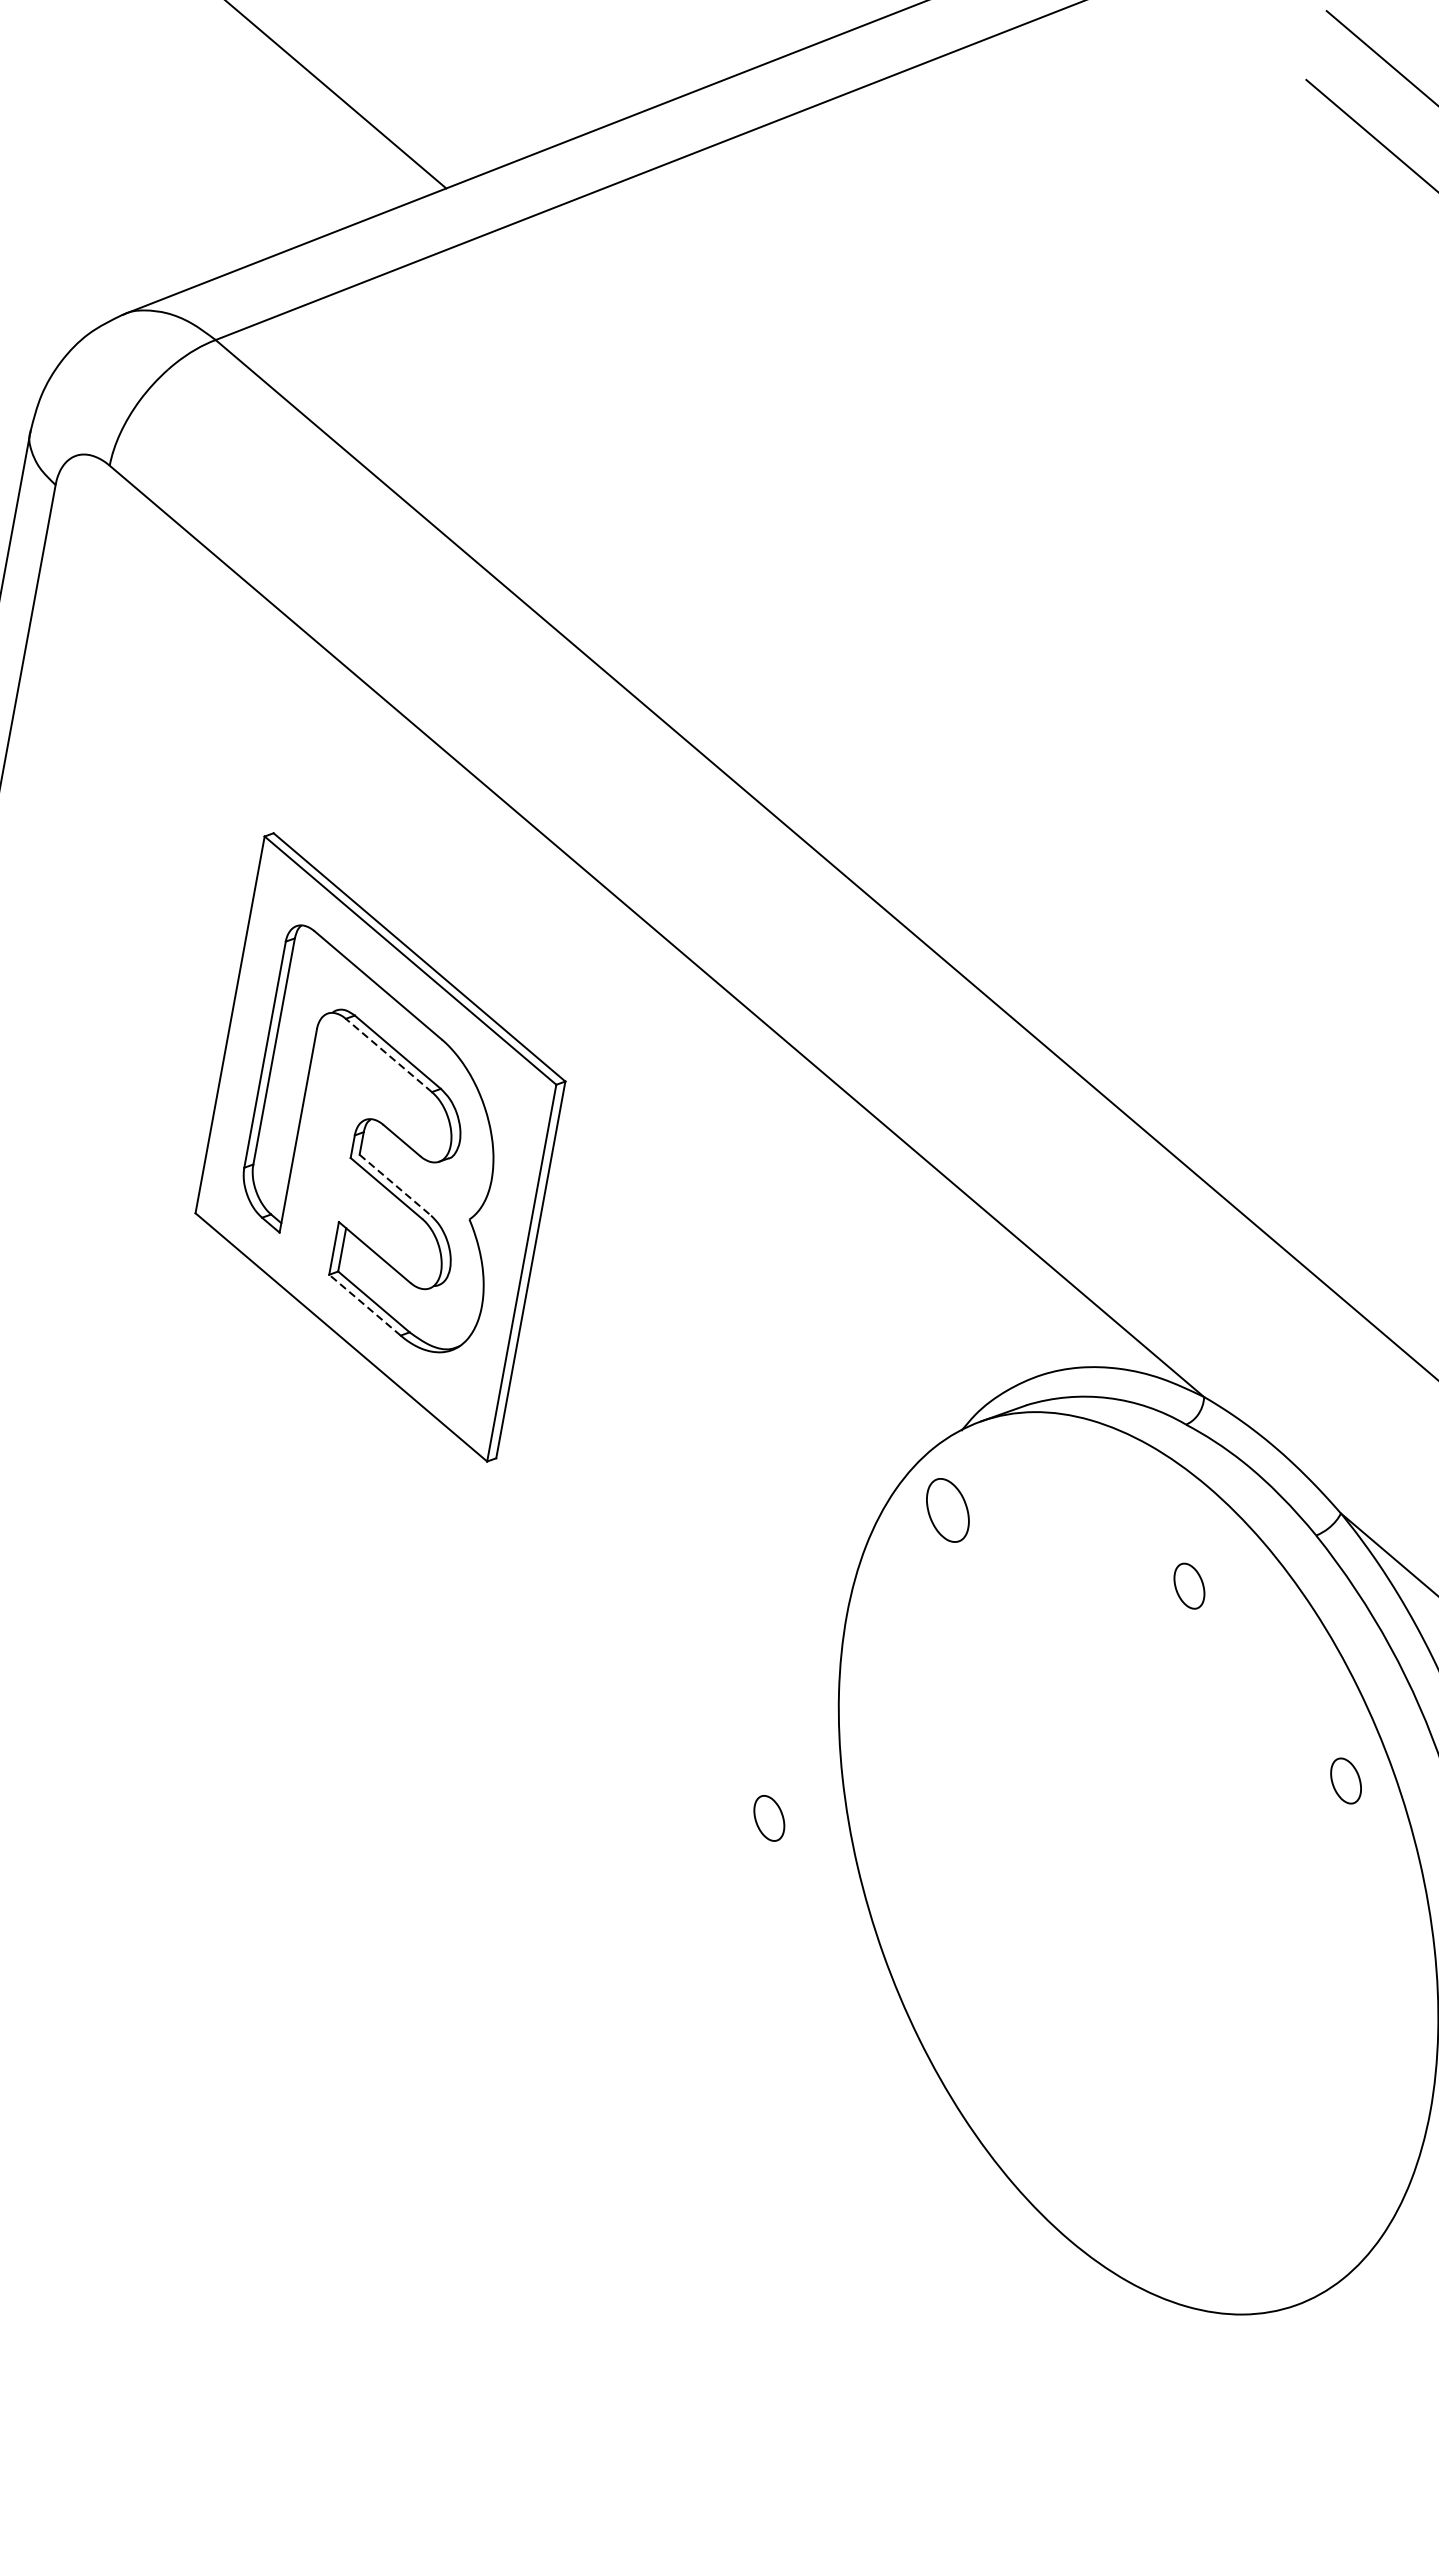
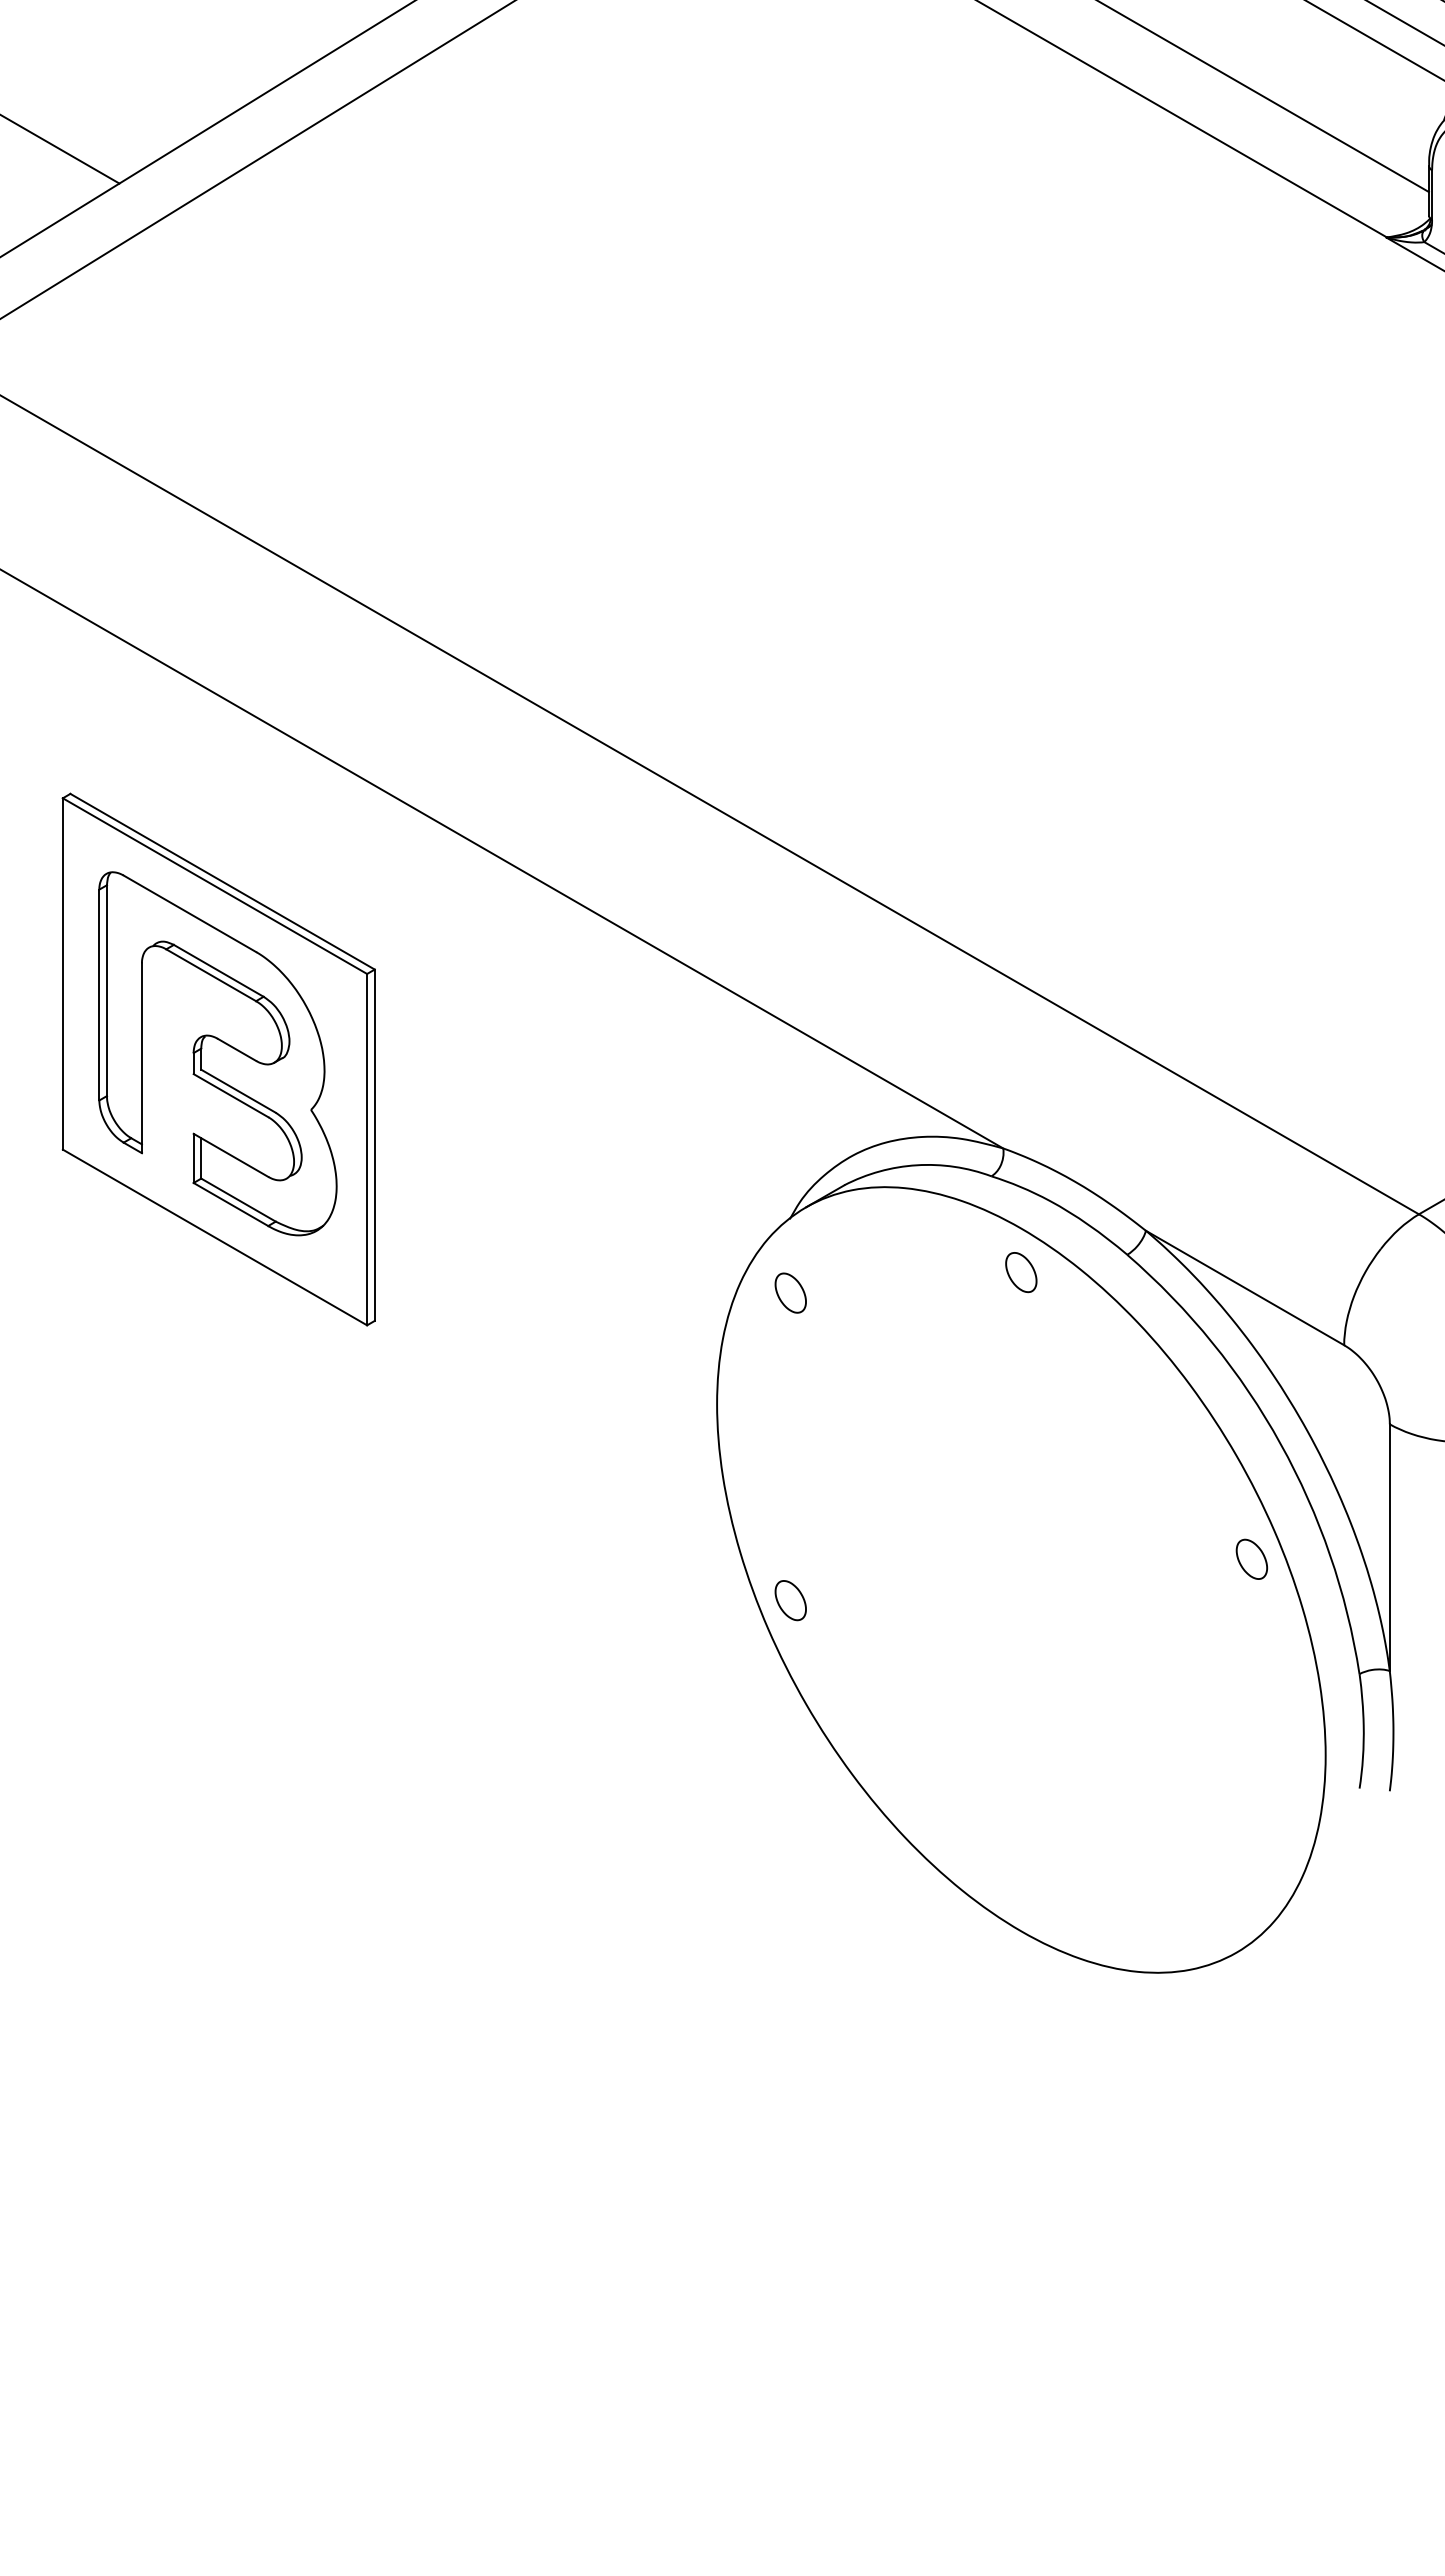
line: (389, 1055) -> (211, 975), dashed -> solid
line: (395, 1185) -> (238, 1091), dashed -> solid
line: (364, 1305) -> (230, 1204), dashed -> solid
part: (947, 1509) -> (790, 1292), size x0.71
part: (1189, 1586) -> (1021, 1272), moved
part: (1345, 1780) -> (1251, 1558), moved
part: (769, 1818) -> (790, 1600), moved

